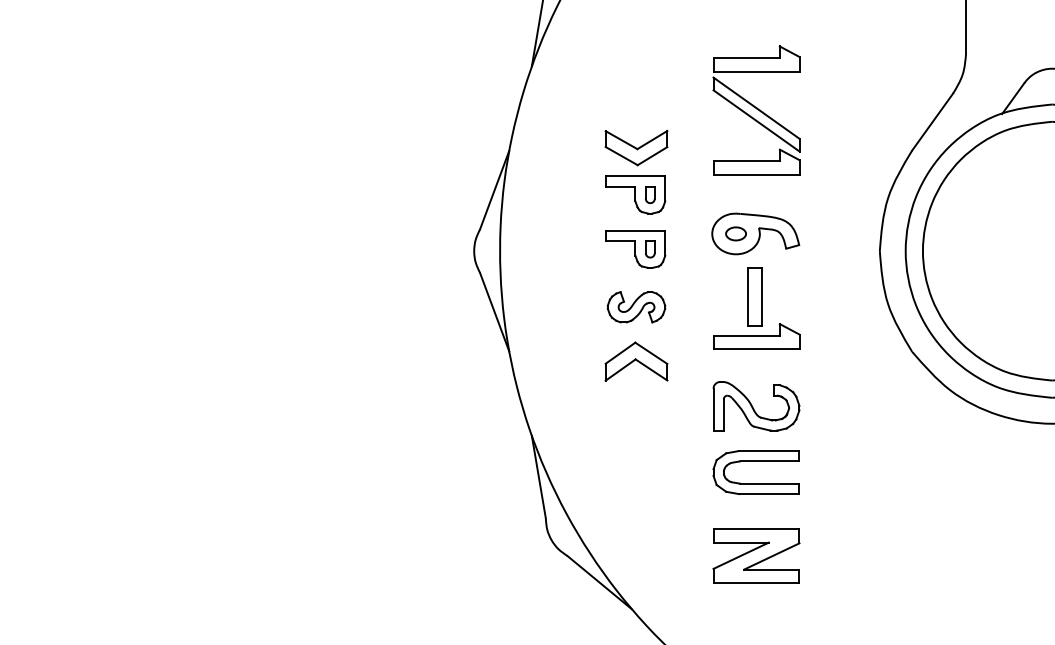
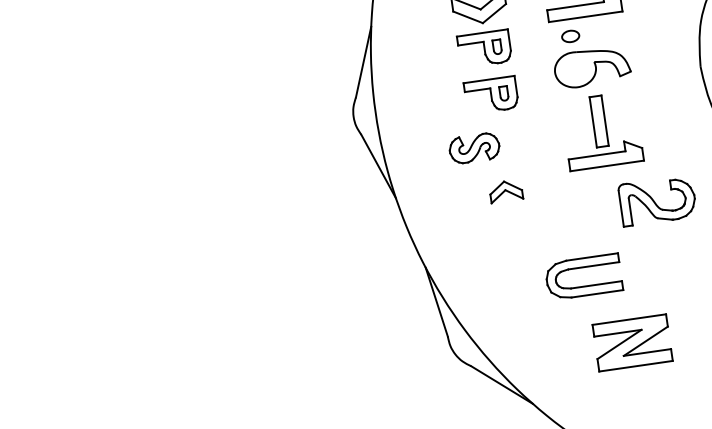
part: (735, 233) -> (570, 36), moved
part: (636, 307) -> (474, 148), moved
part: (636, 361) -> (506, 191), size x0.6
part: (756, 406) -> (657, 200), moved
part: (755, 461) -> (581, 267), moved

